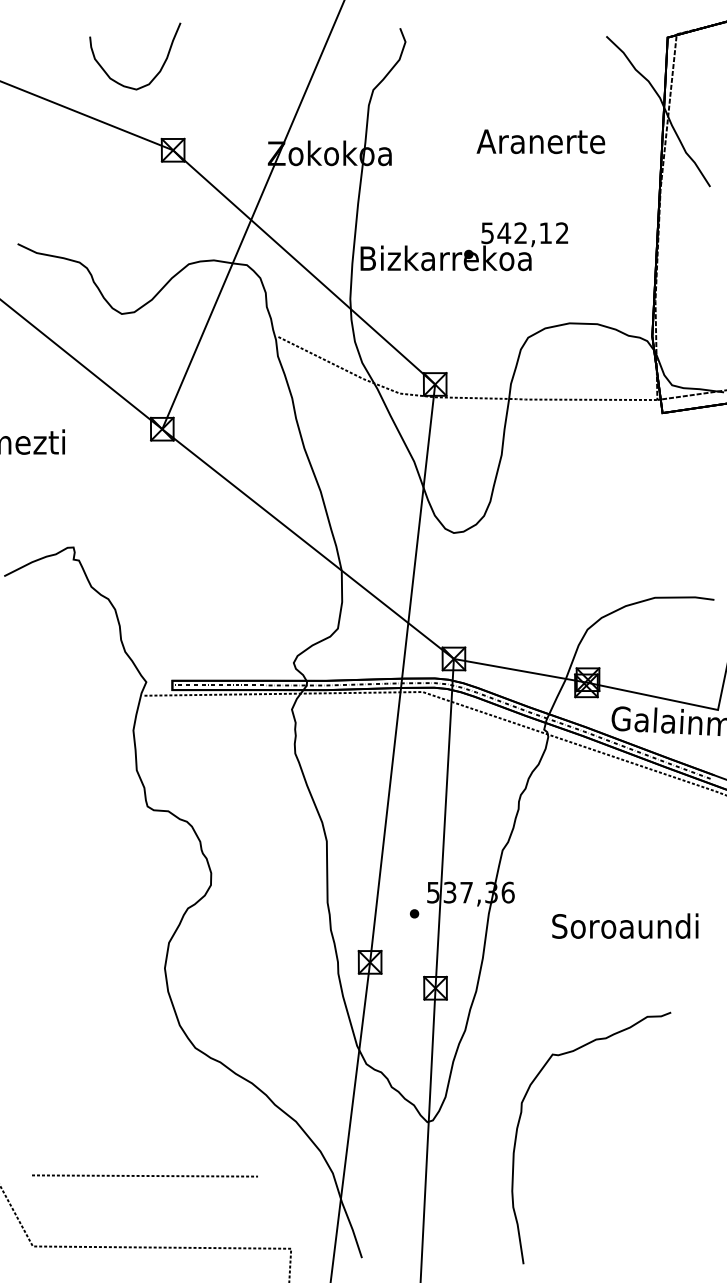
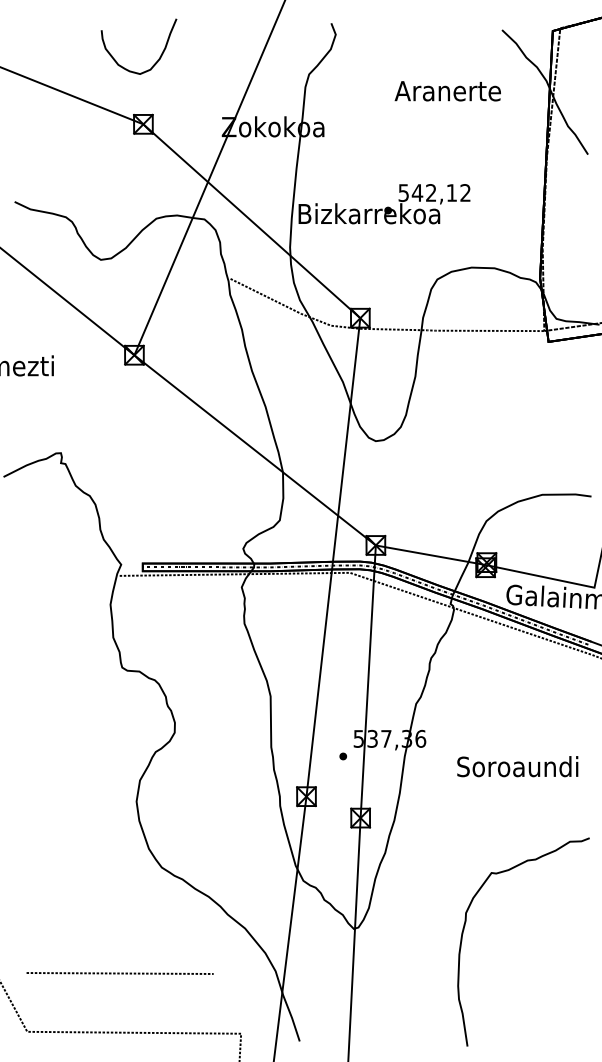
curve: (158, 70) -> (158, 58), moved
text: (540, 142) -> (447, 91), moved
curve: (521, 1119) -> (465, 926), moved

